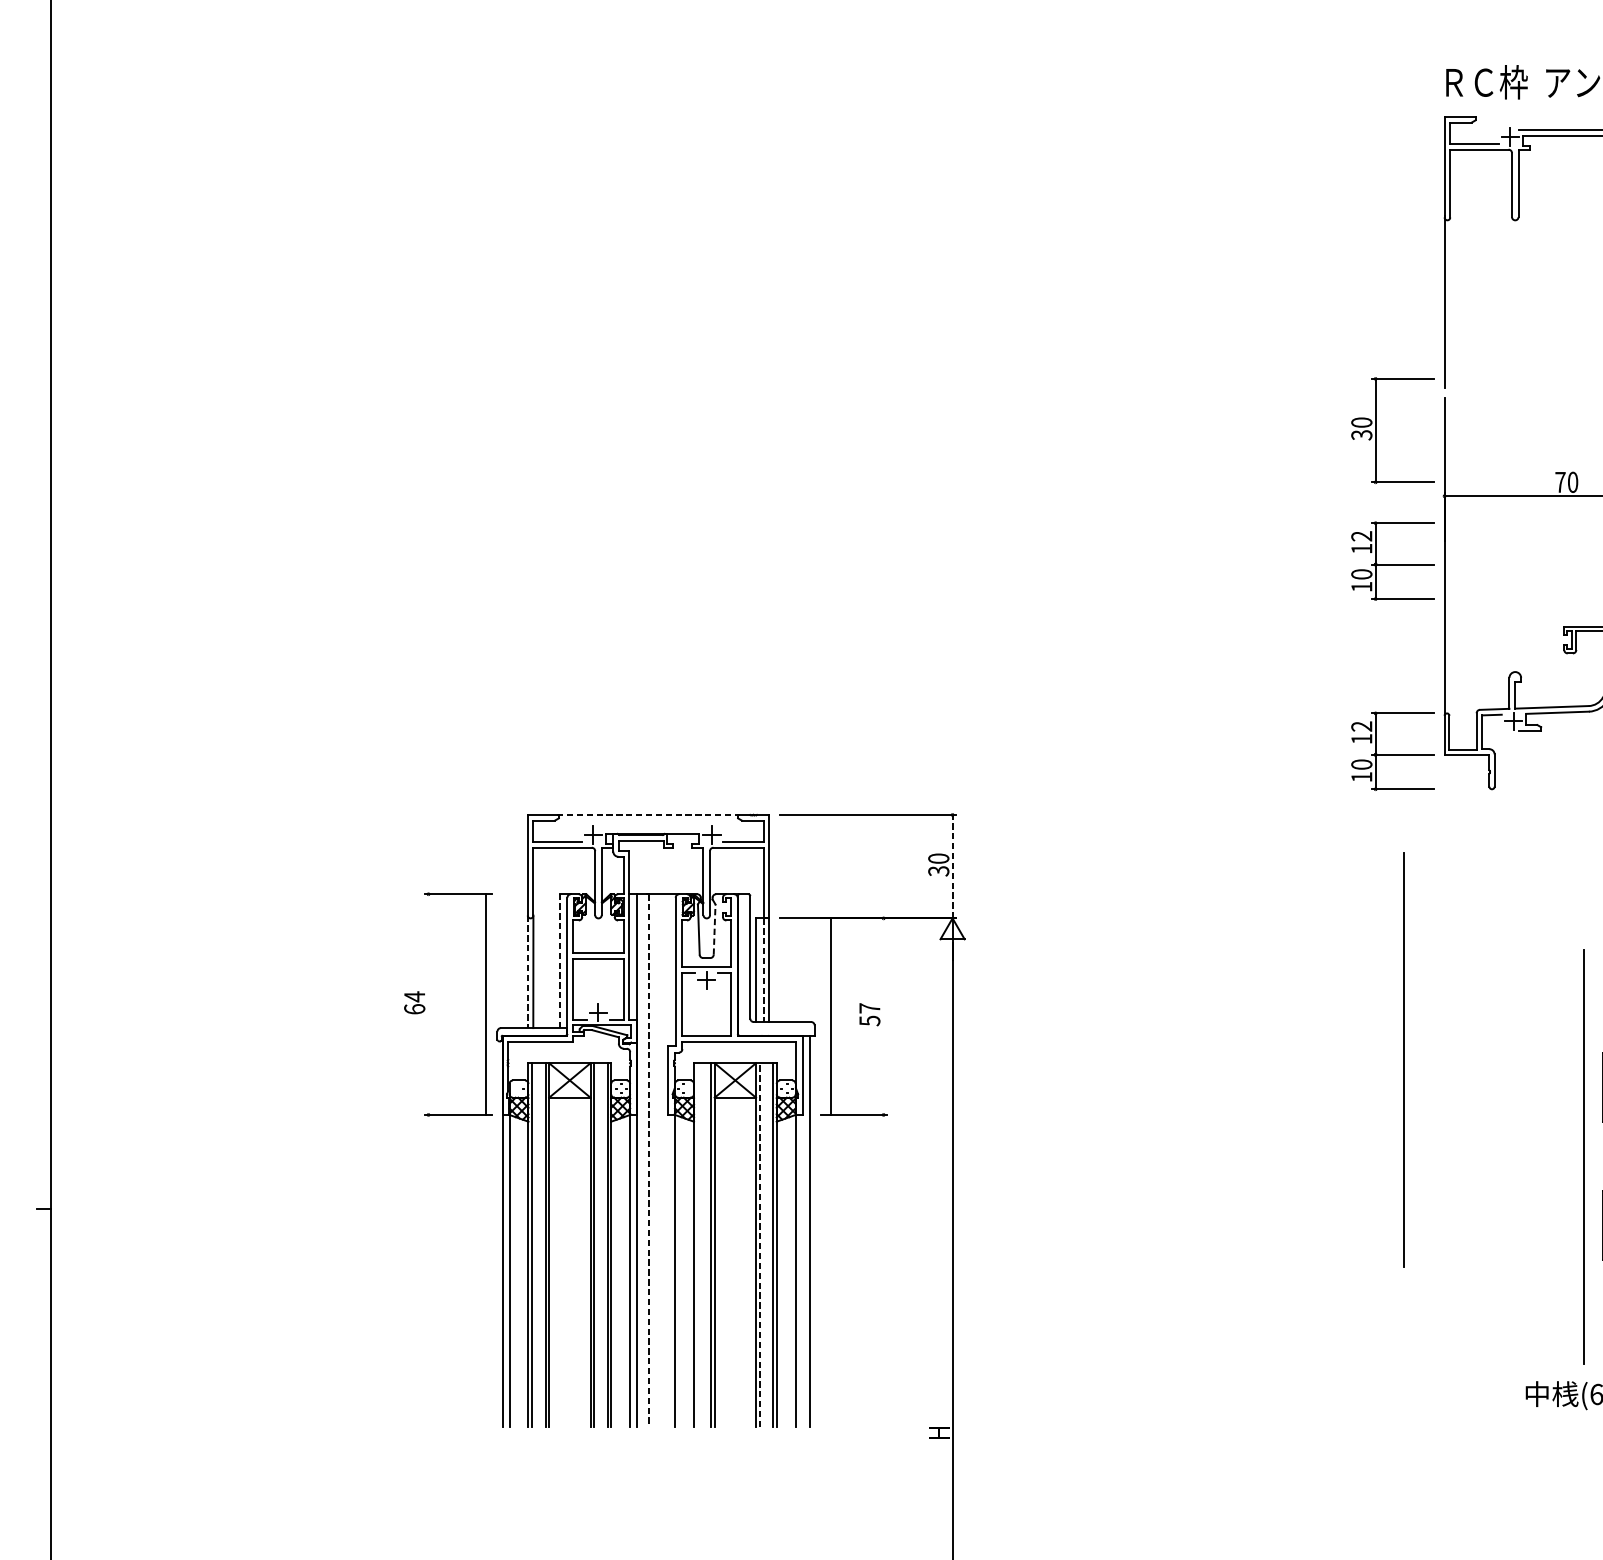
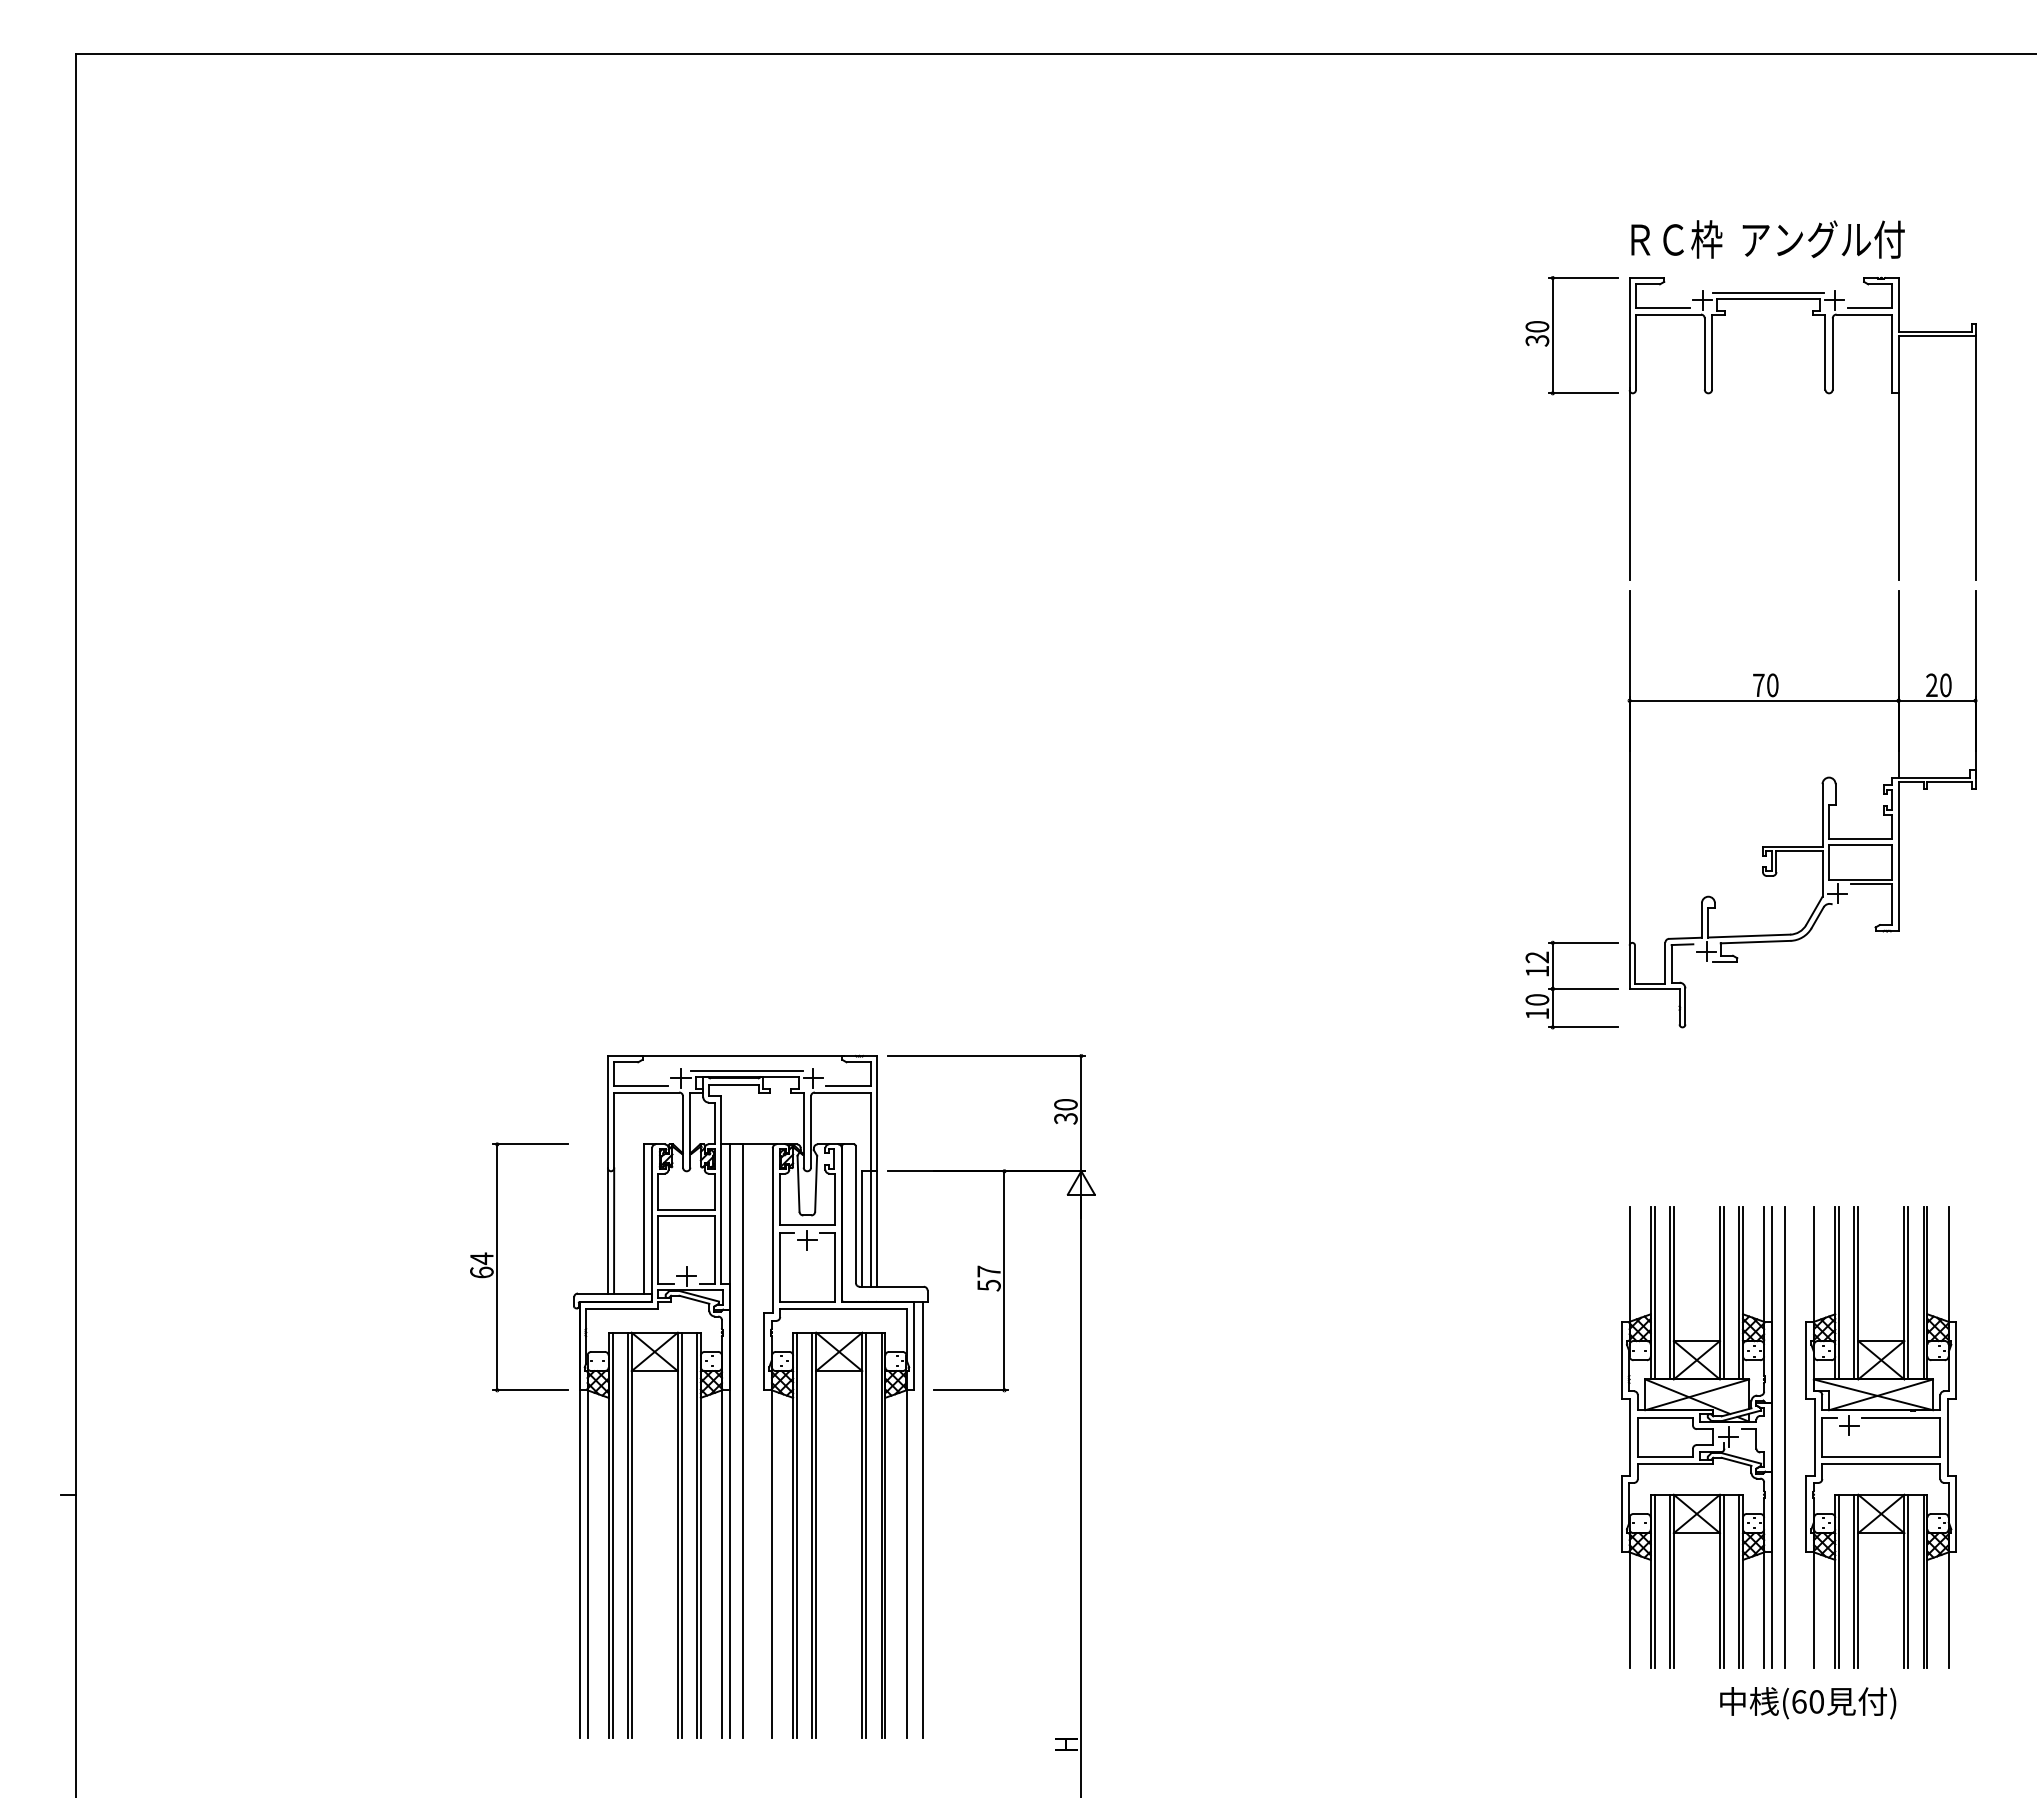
part: (1376, 430) -> (1553, 335), moved
part: (1392, 560) -> (1571, 772), removed
line: (648, 815) -> (742, 1056), dashed -> solid
line: (652, 827) -> (746, 1070), added
line: (952, 866) -> (1081, 1113), dashed -> solid
line: (714, 929) -> (816, 1183), dashed -> solid
line: (559, 960) -> (643, 1218), dashed -> solid
line: (763, 970) -> (870, 1229), dashed -> solid
line: (527, 971) -> (607, 1230), dashed -> solid
line: (486, 1004) -> (497, 1267), moved
line: (830, 1016) -> (1004, 1280), moved
line: (1403, 1060) -> (1583, 1329), removed
part: (1504, 1157) -> (1696, 1437), added
line: (649, 1160) -> (743, 1441), dashed -> solid
line: (697, 1245) -> (796, 1535), added
line: (759, 1245) -> (866, 1535), dashed -> solid

